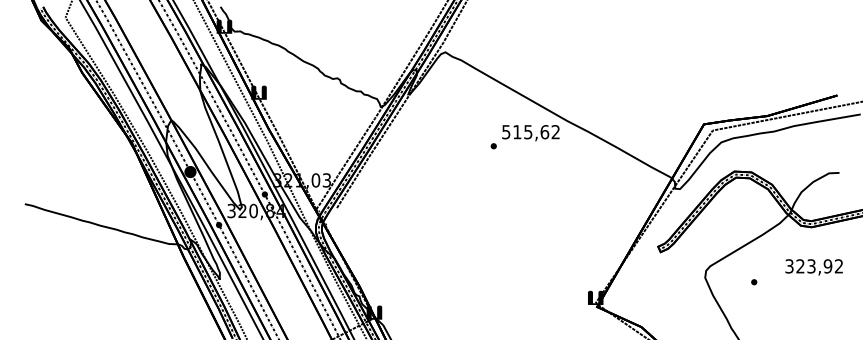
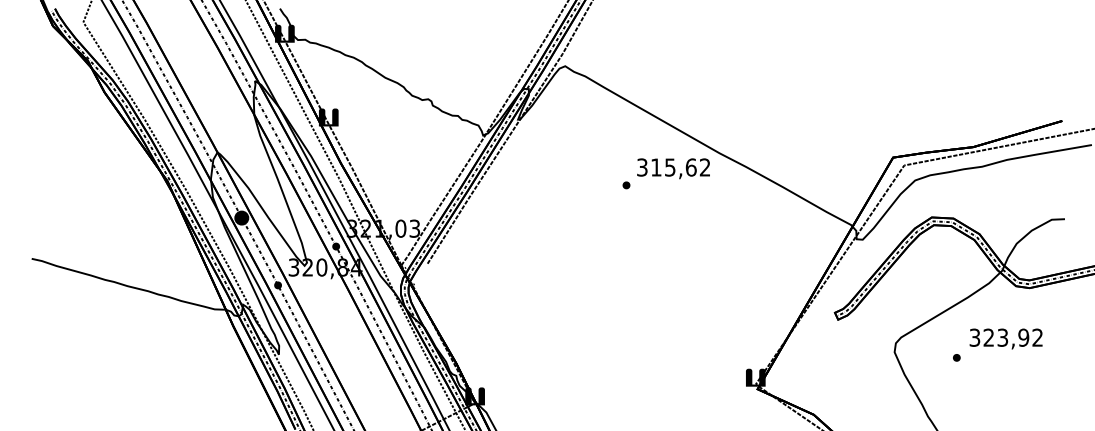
text: (506, 131) -> (642, 166), 515,62 -> 315,62
text: (813, 267) -> (1005, 339), moved

